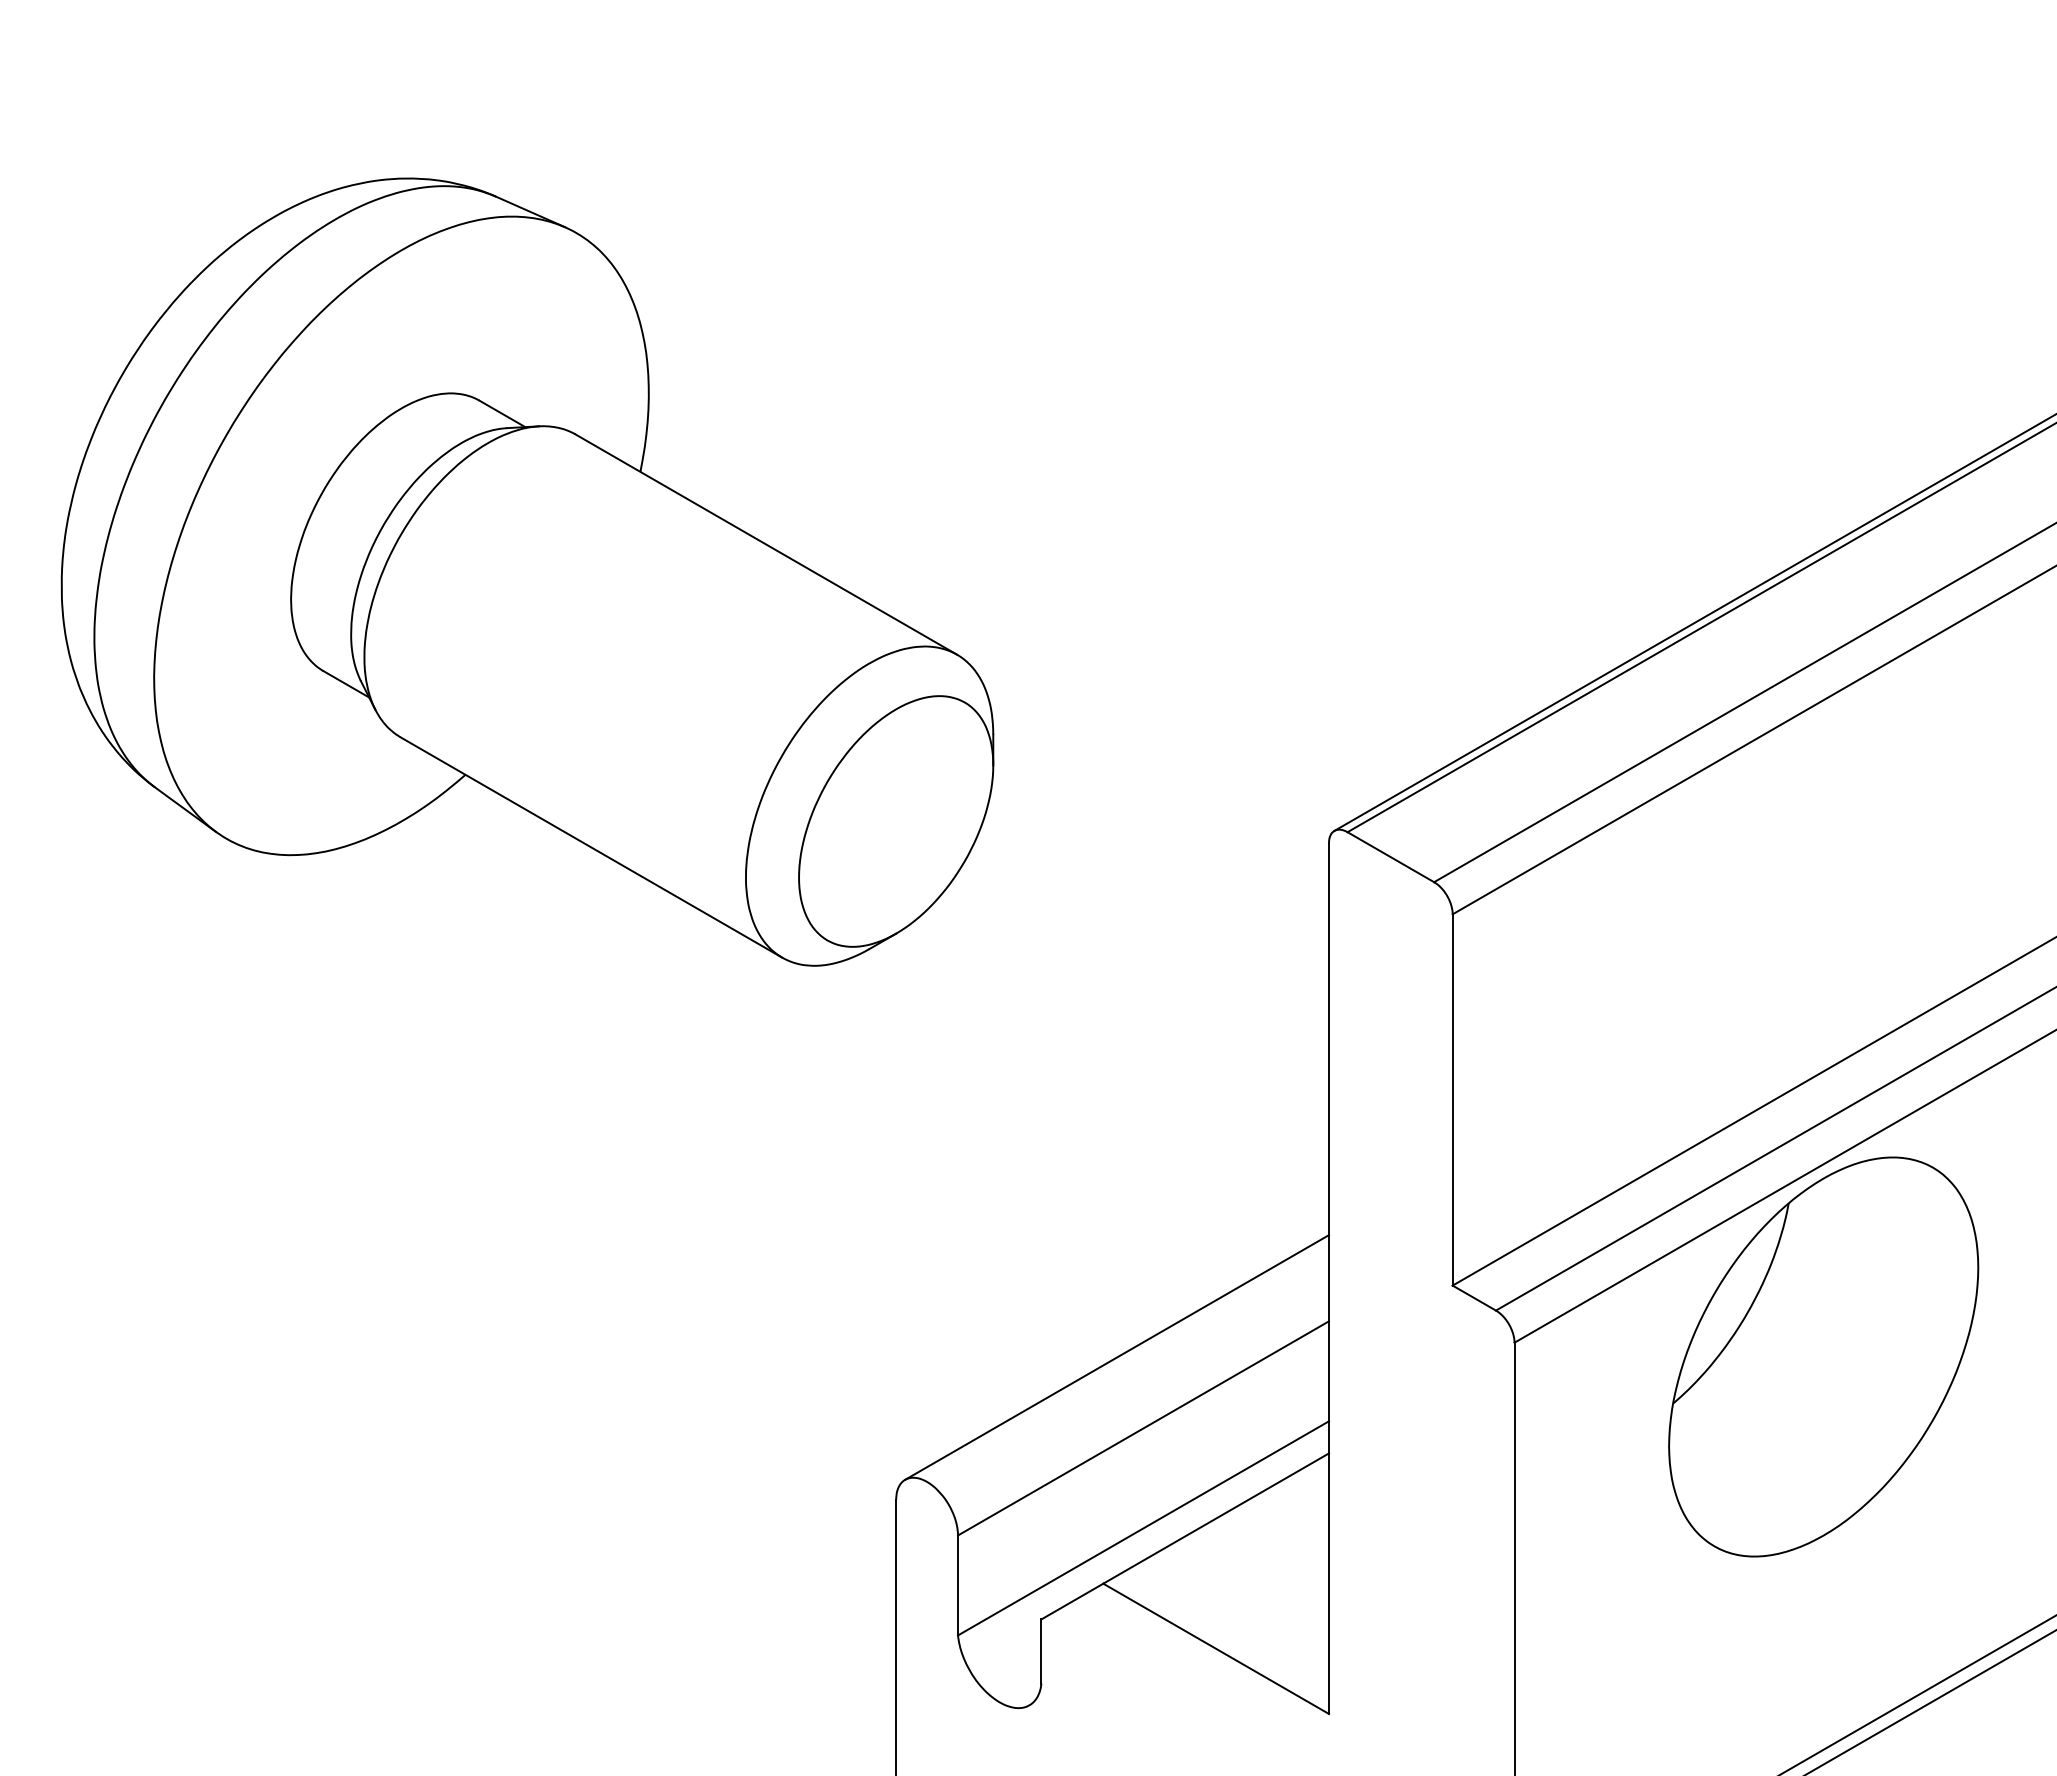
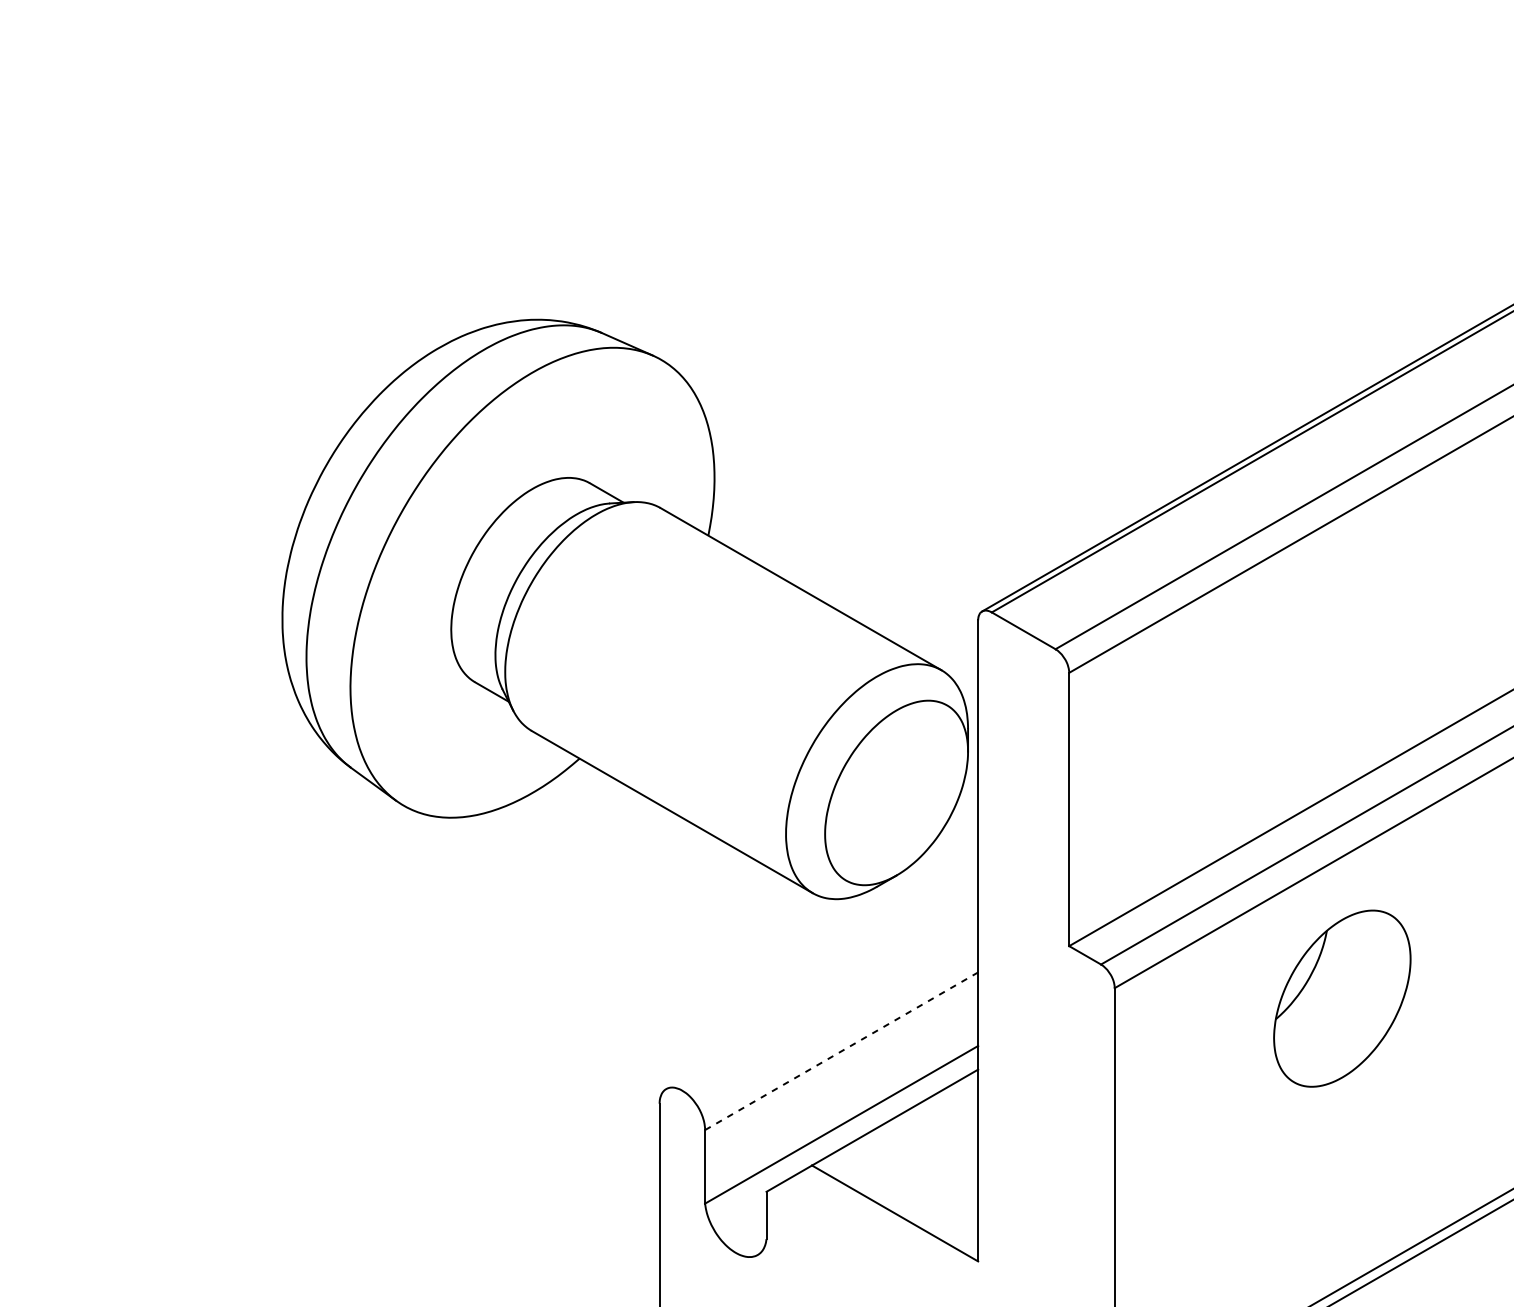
part: (527, 571) -> (625, 608), moved
part: (1823, 1356) -> (1342, 998), size x0.6
line: (1117, 1357) -> (822, 999), removed
line: (1143, 1428) -> (841, 1051), solid -> dashed

